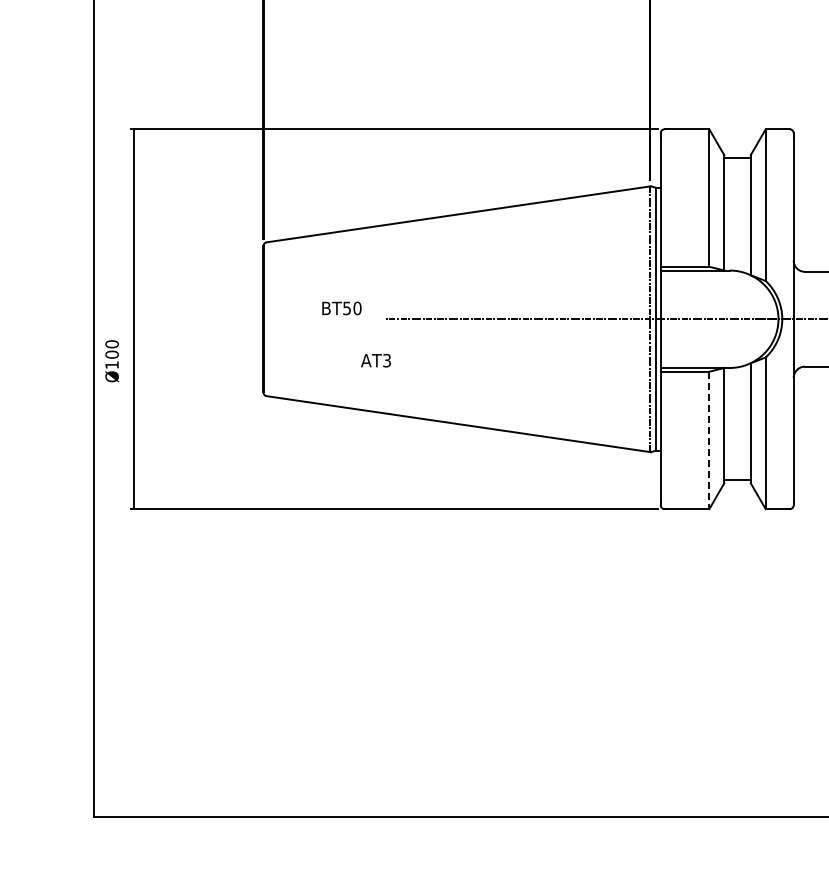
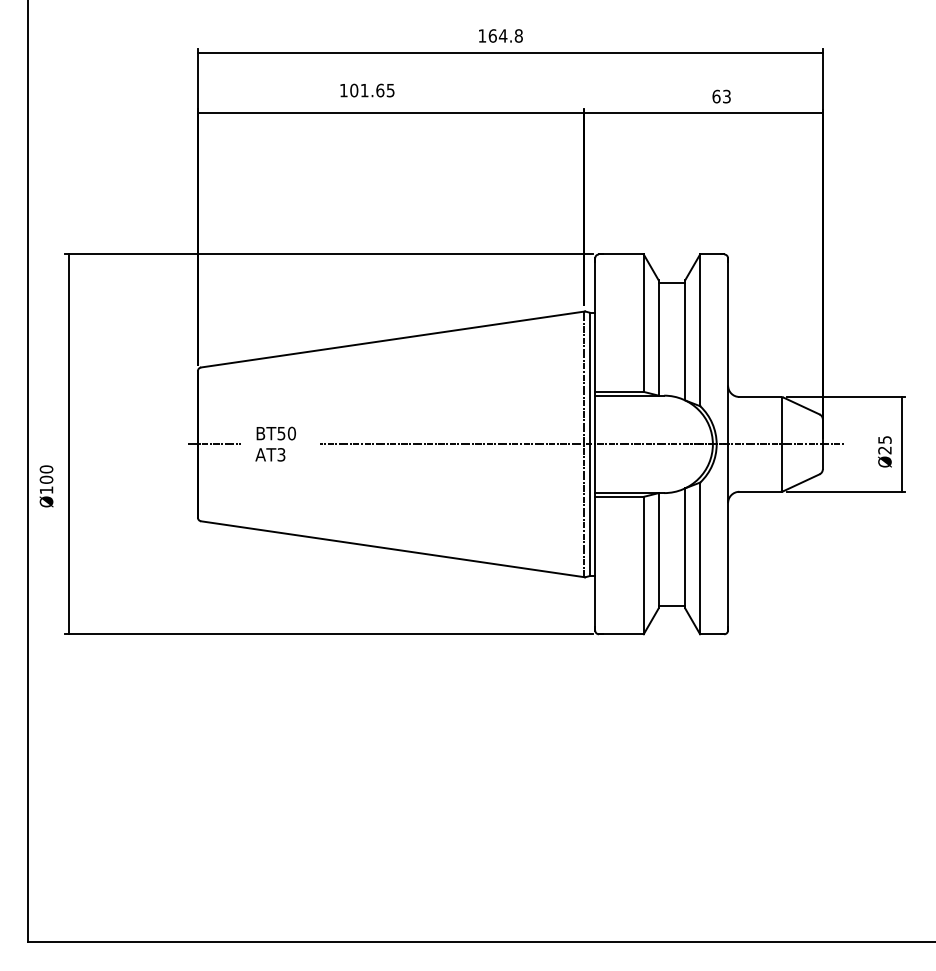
line: (280, 319) -> (214, 444), added
text: (376, 360) -> (270, 454), moved
line: (709, 440) -> (643, 565), dashed -> solid

